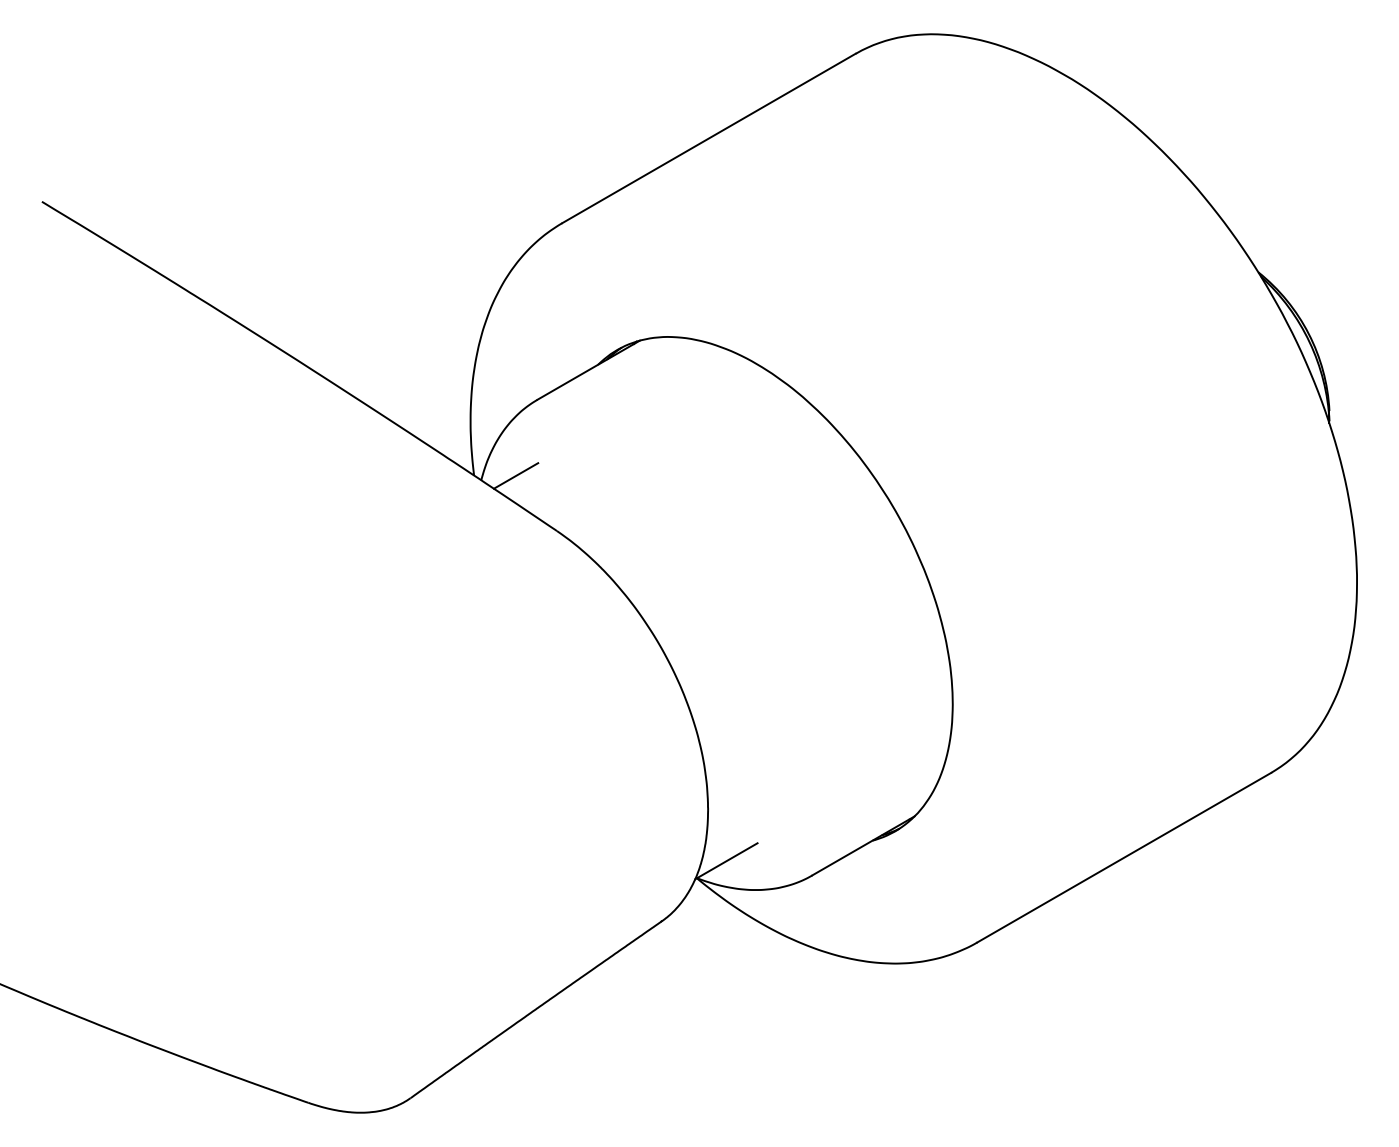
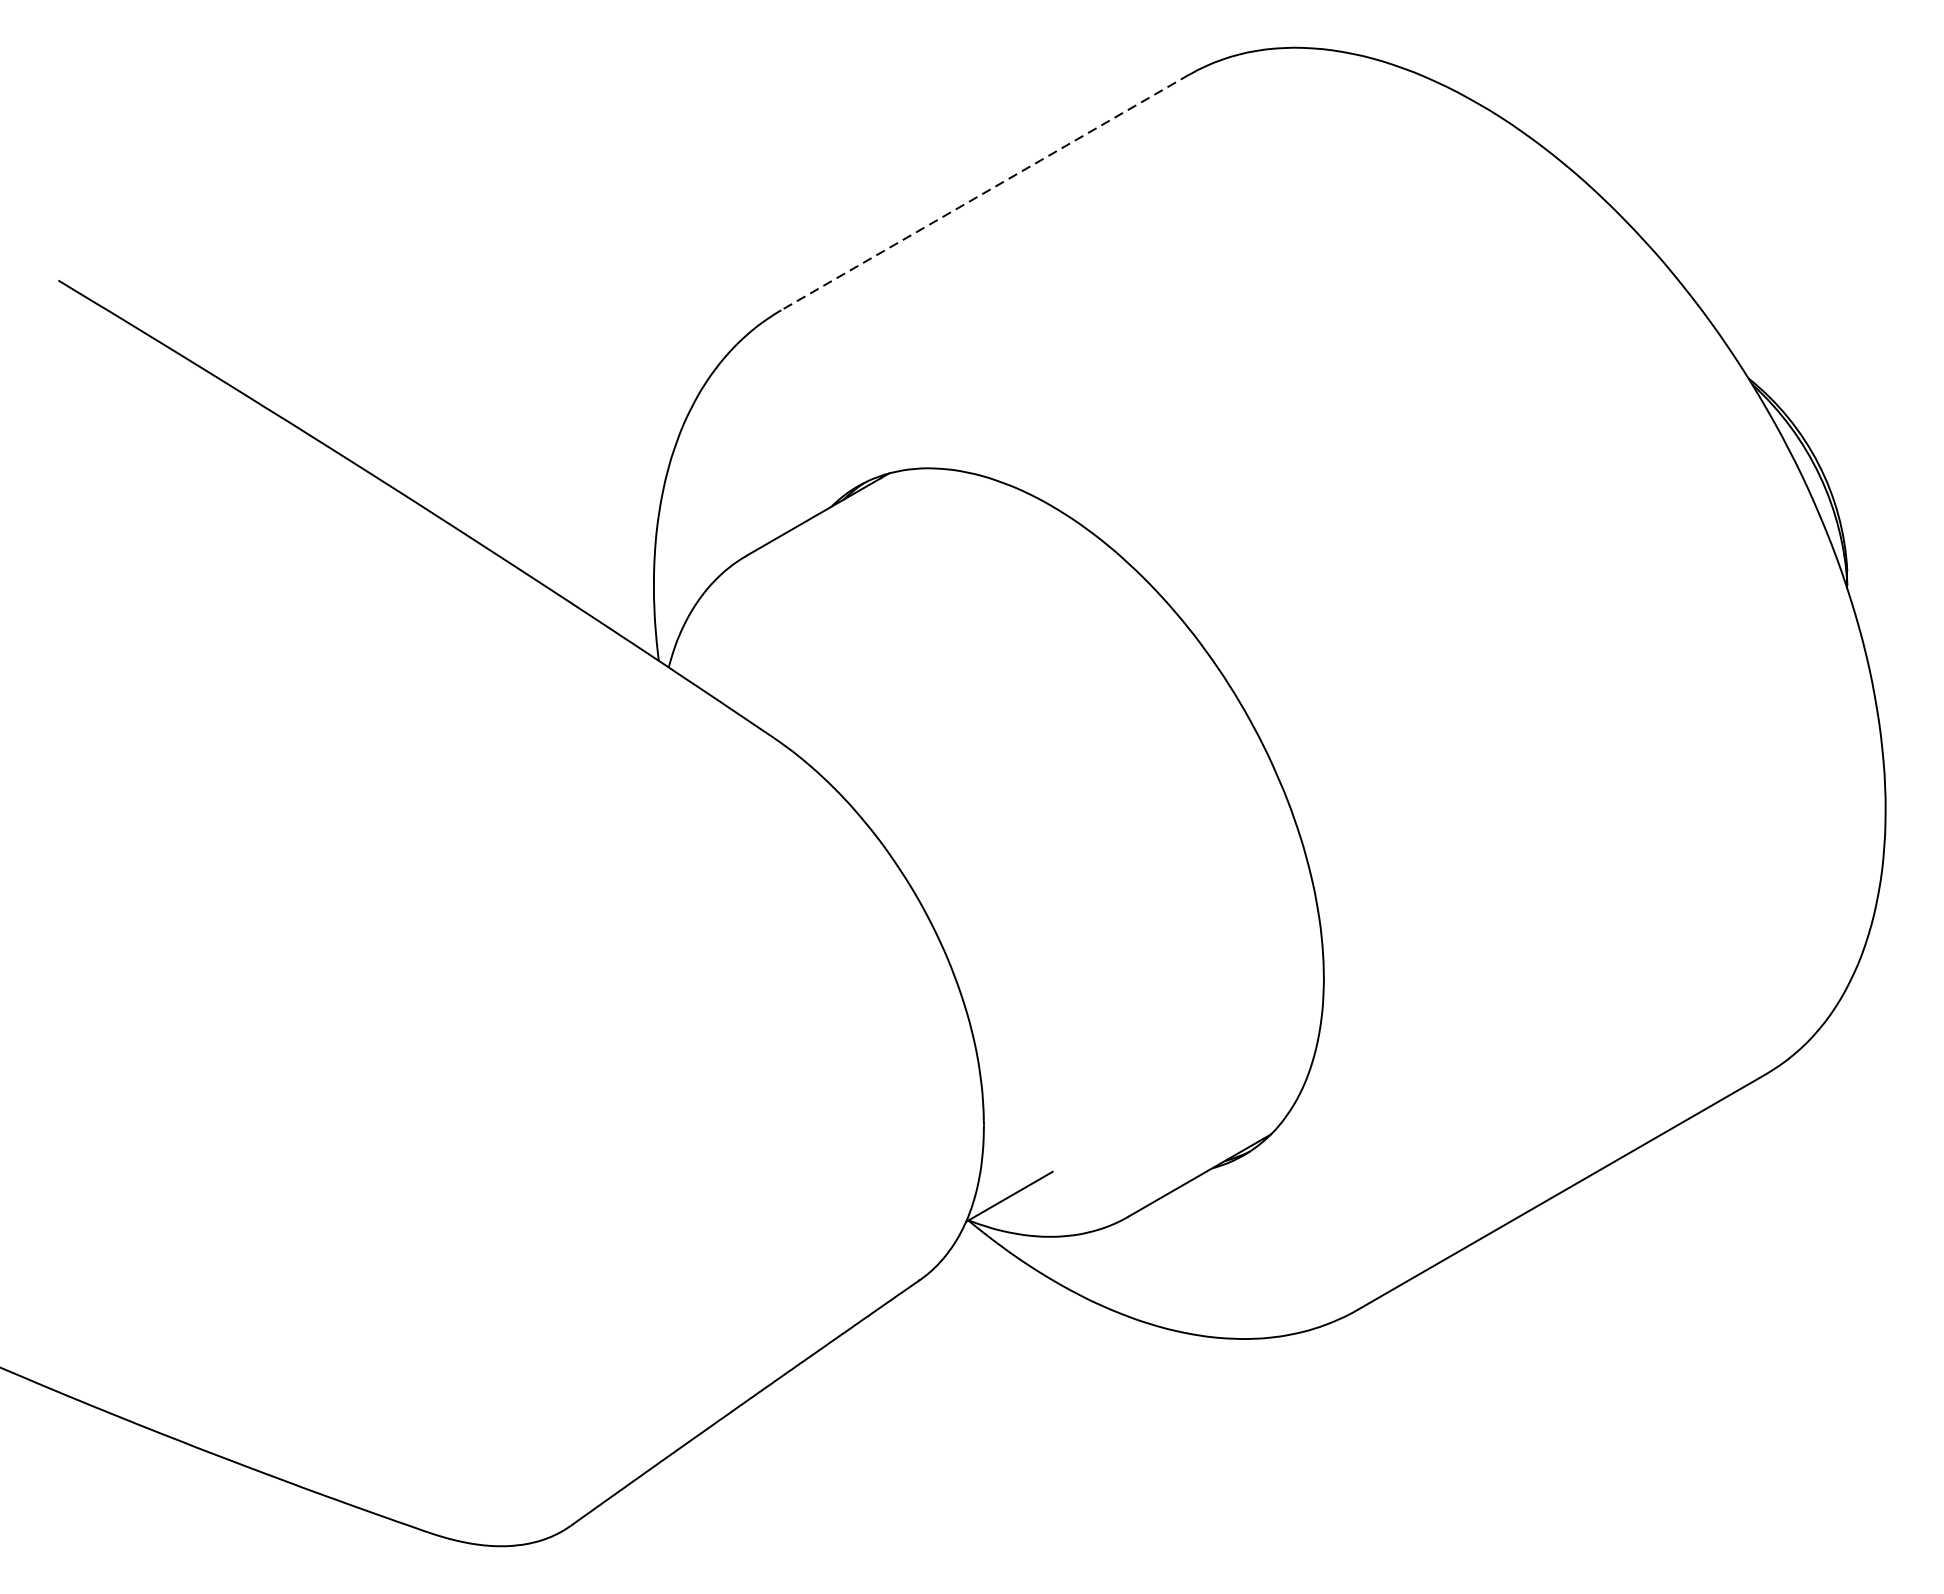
line: (709, 138) -> (985, 192), solid -> dashed
line: (515, 475) -> (716, 660), removed

